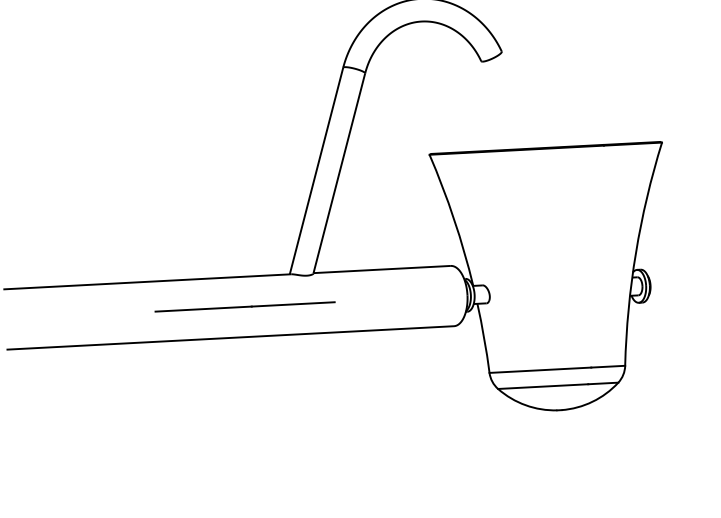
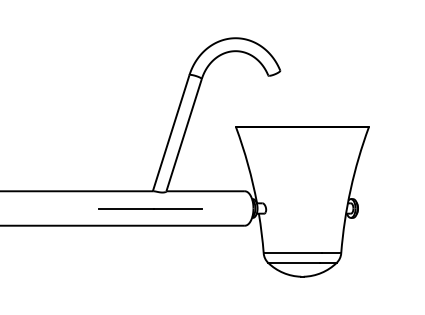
line: (245, 306) -> (150, 208), moved

